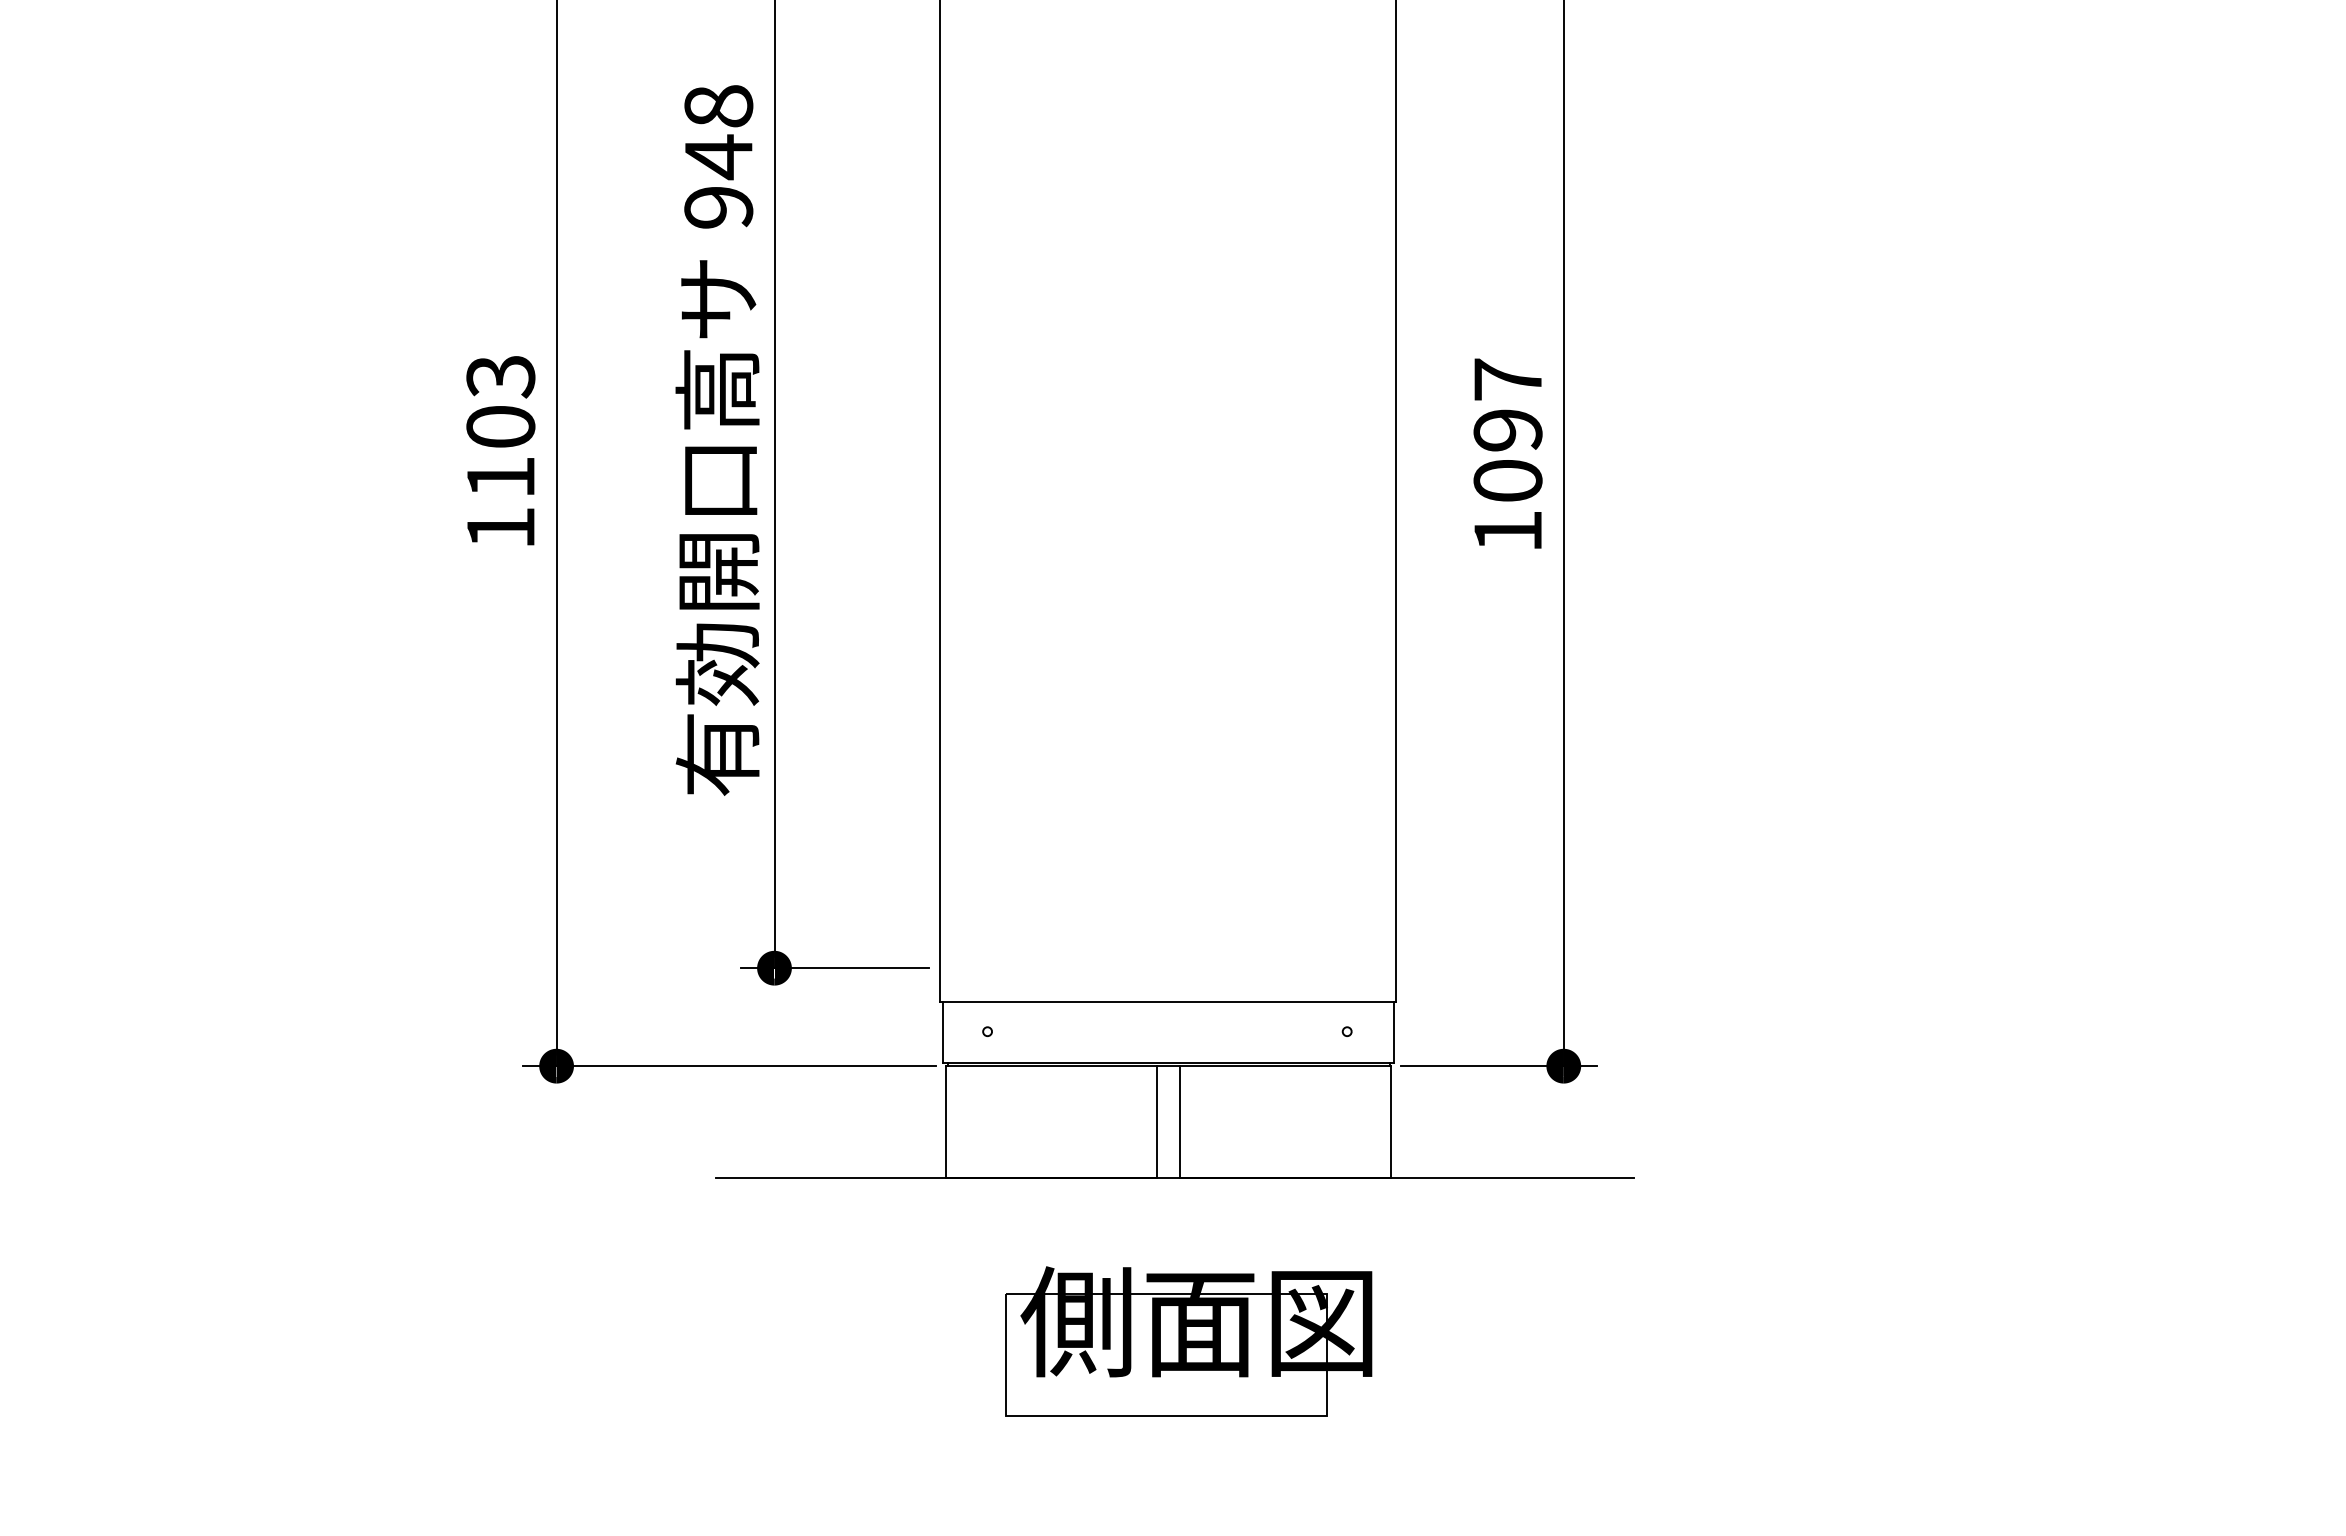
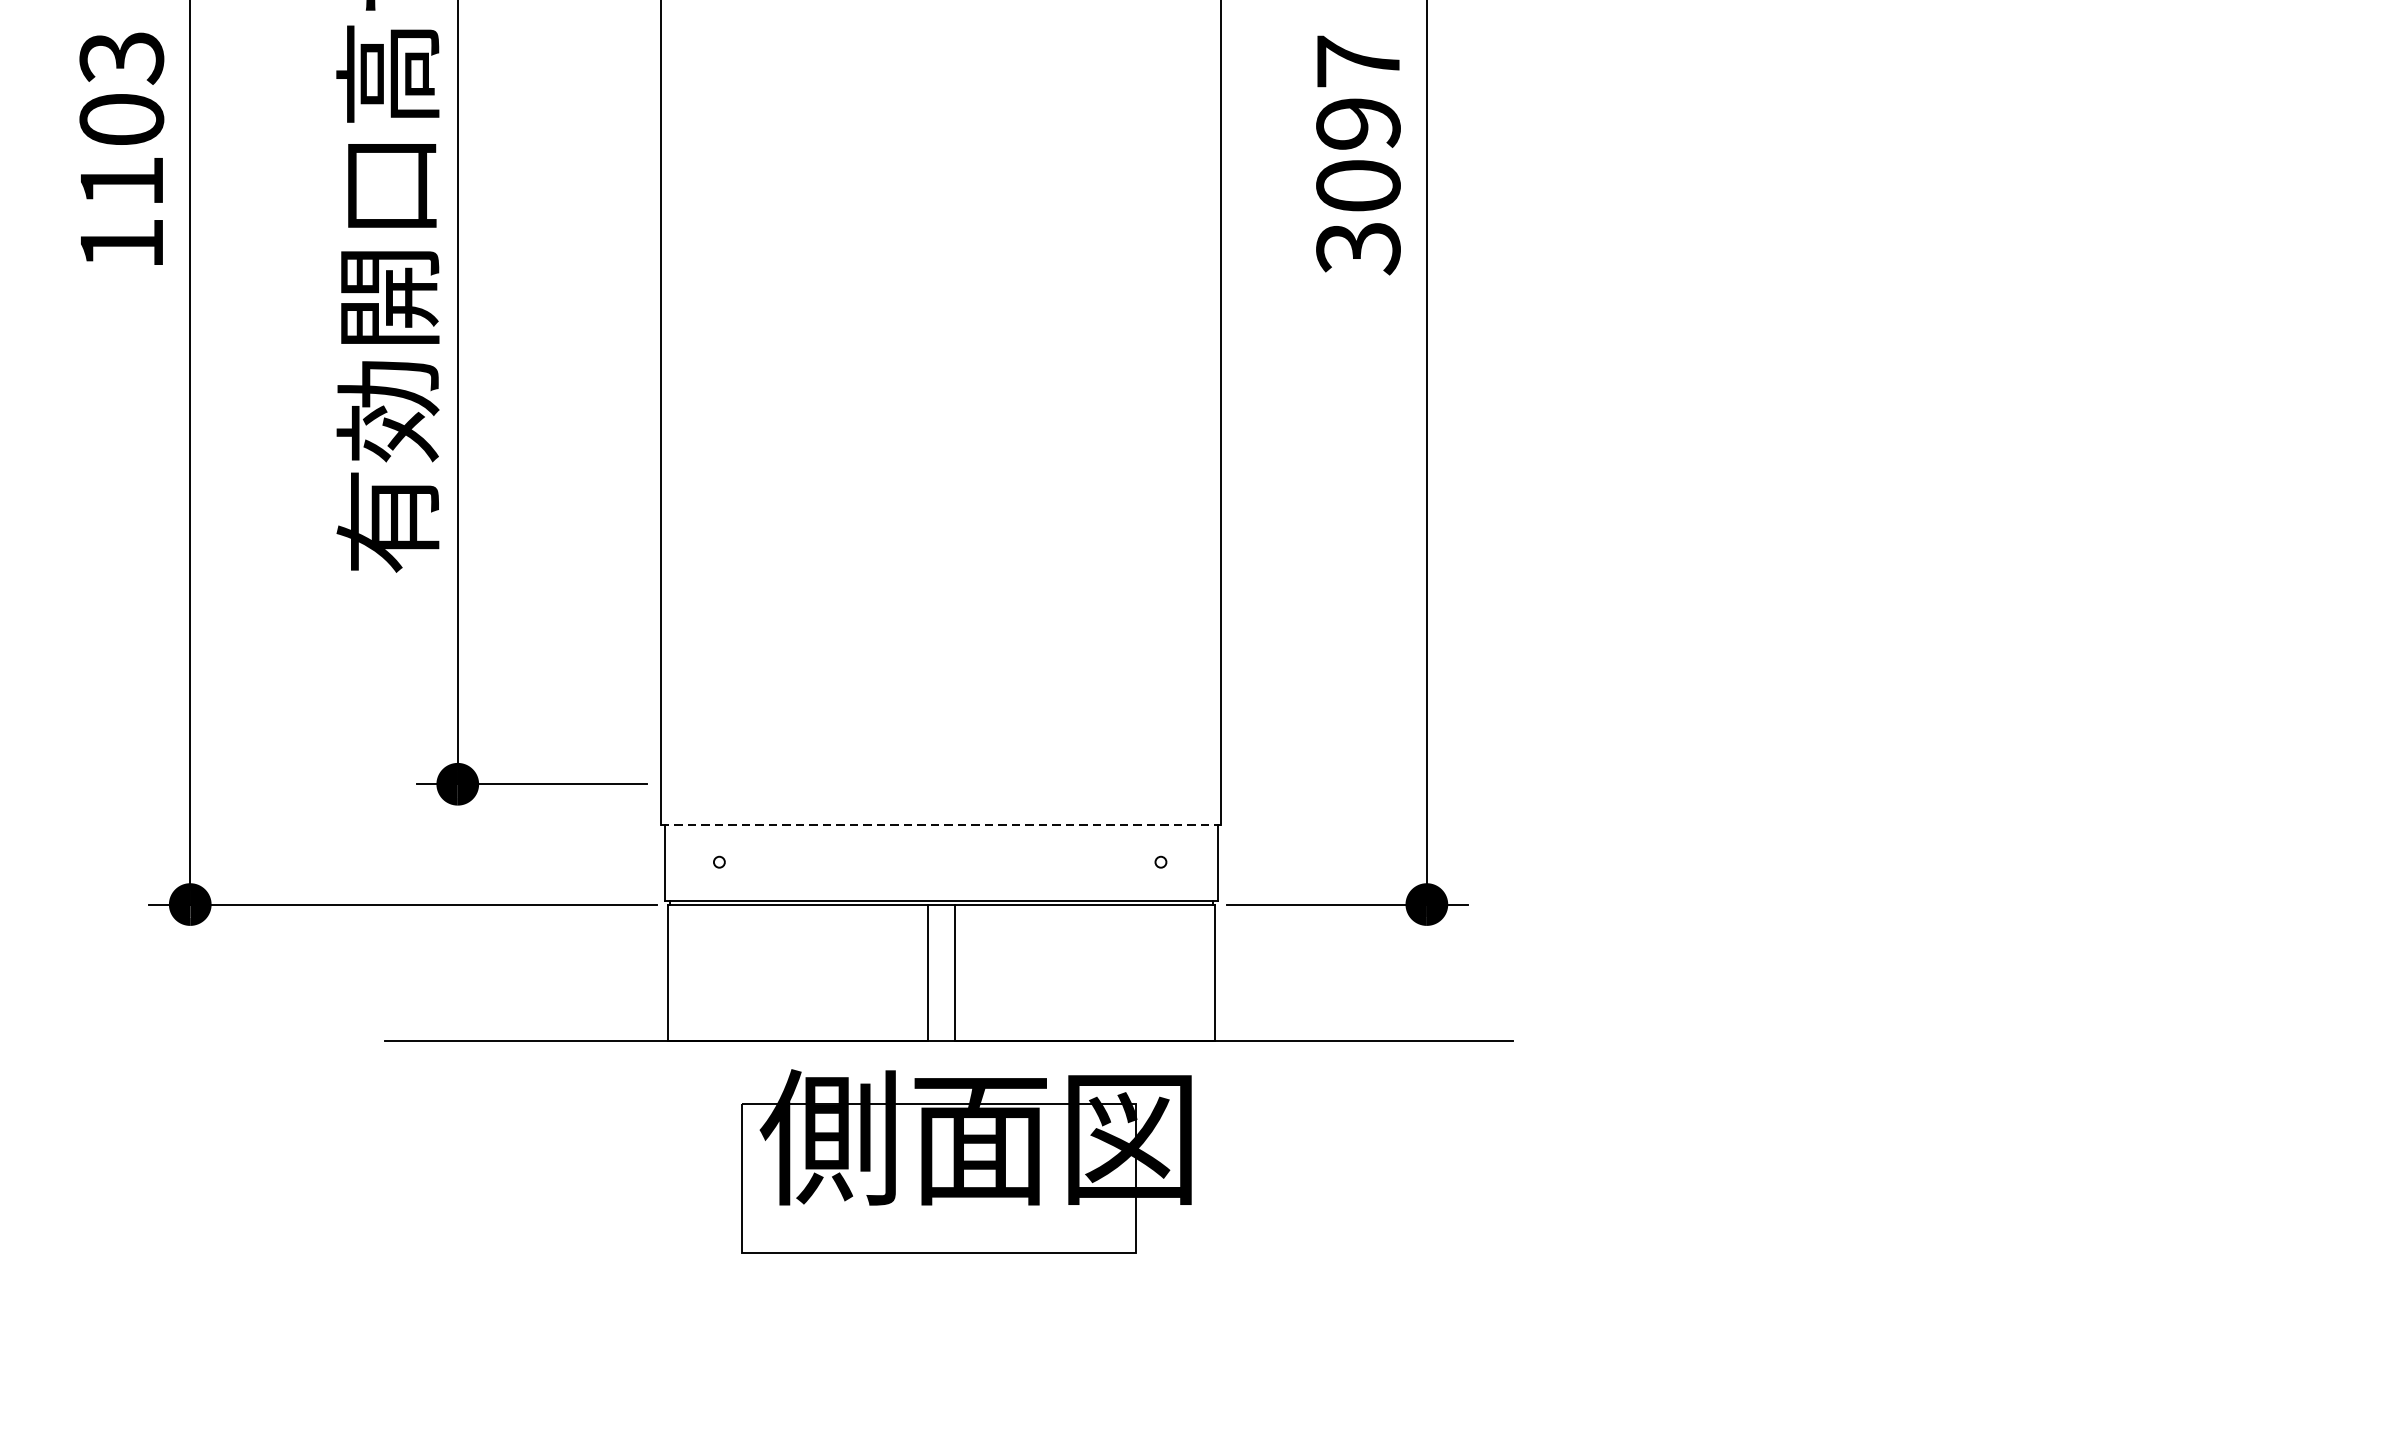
text: (1507, 532) -> (1357, 249), 1097 -> 3097
line: (1168, 1001) -> (941, 825), solid -> dashed
part: (1188, 1341) -> (966, 1161), moved

